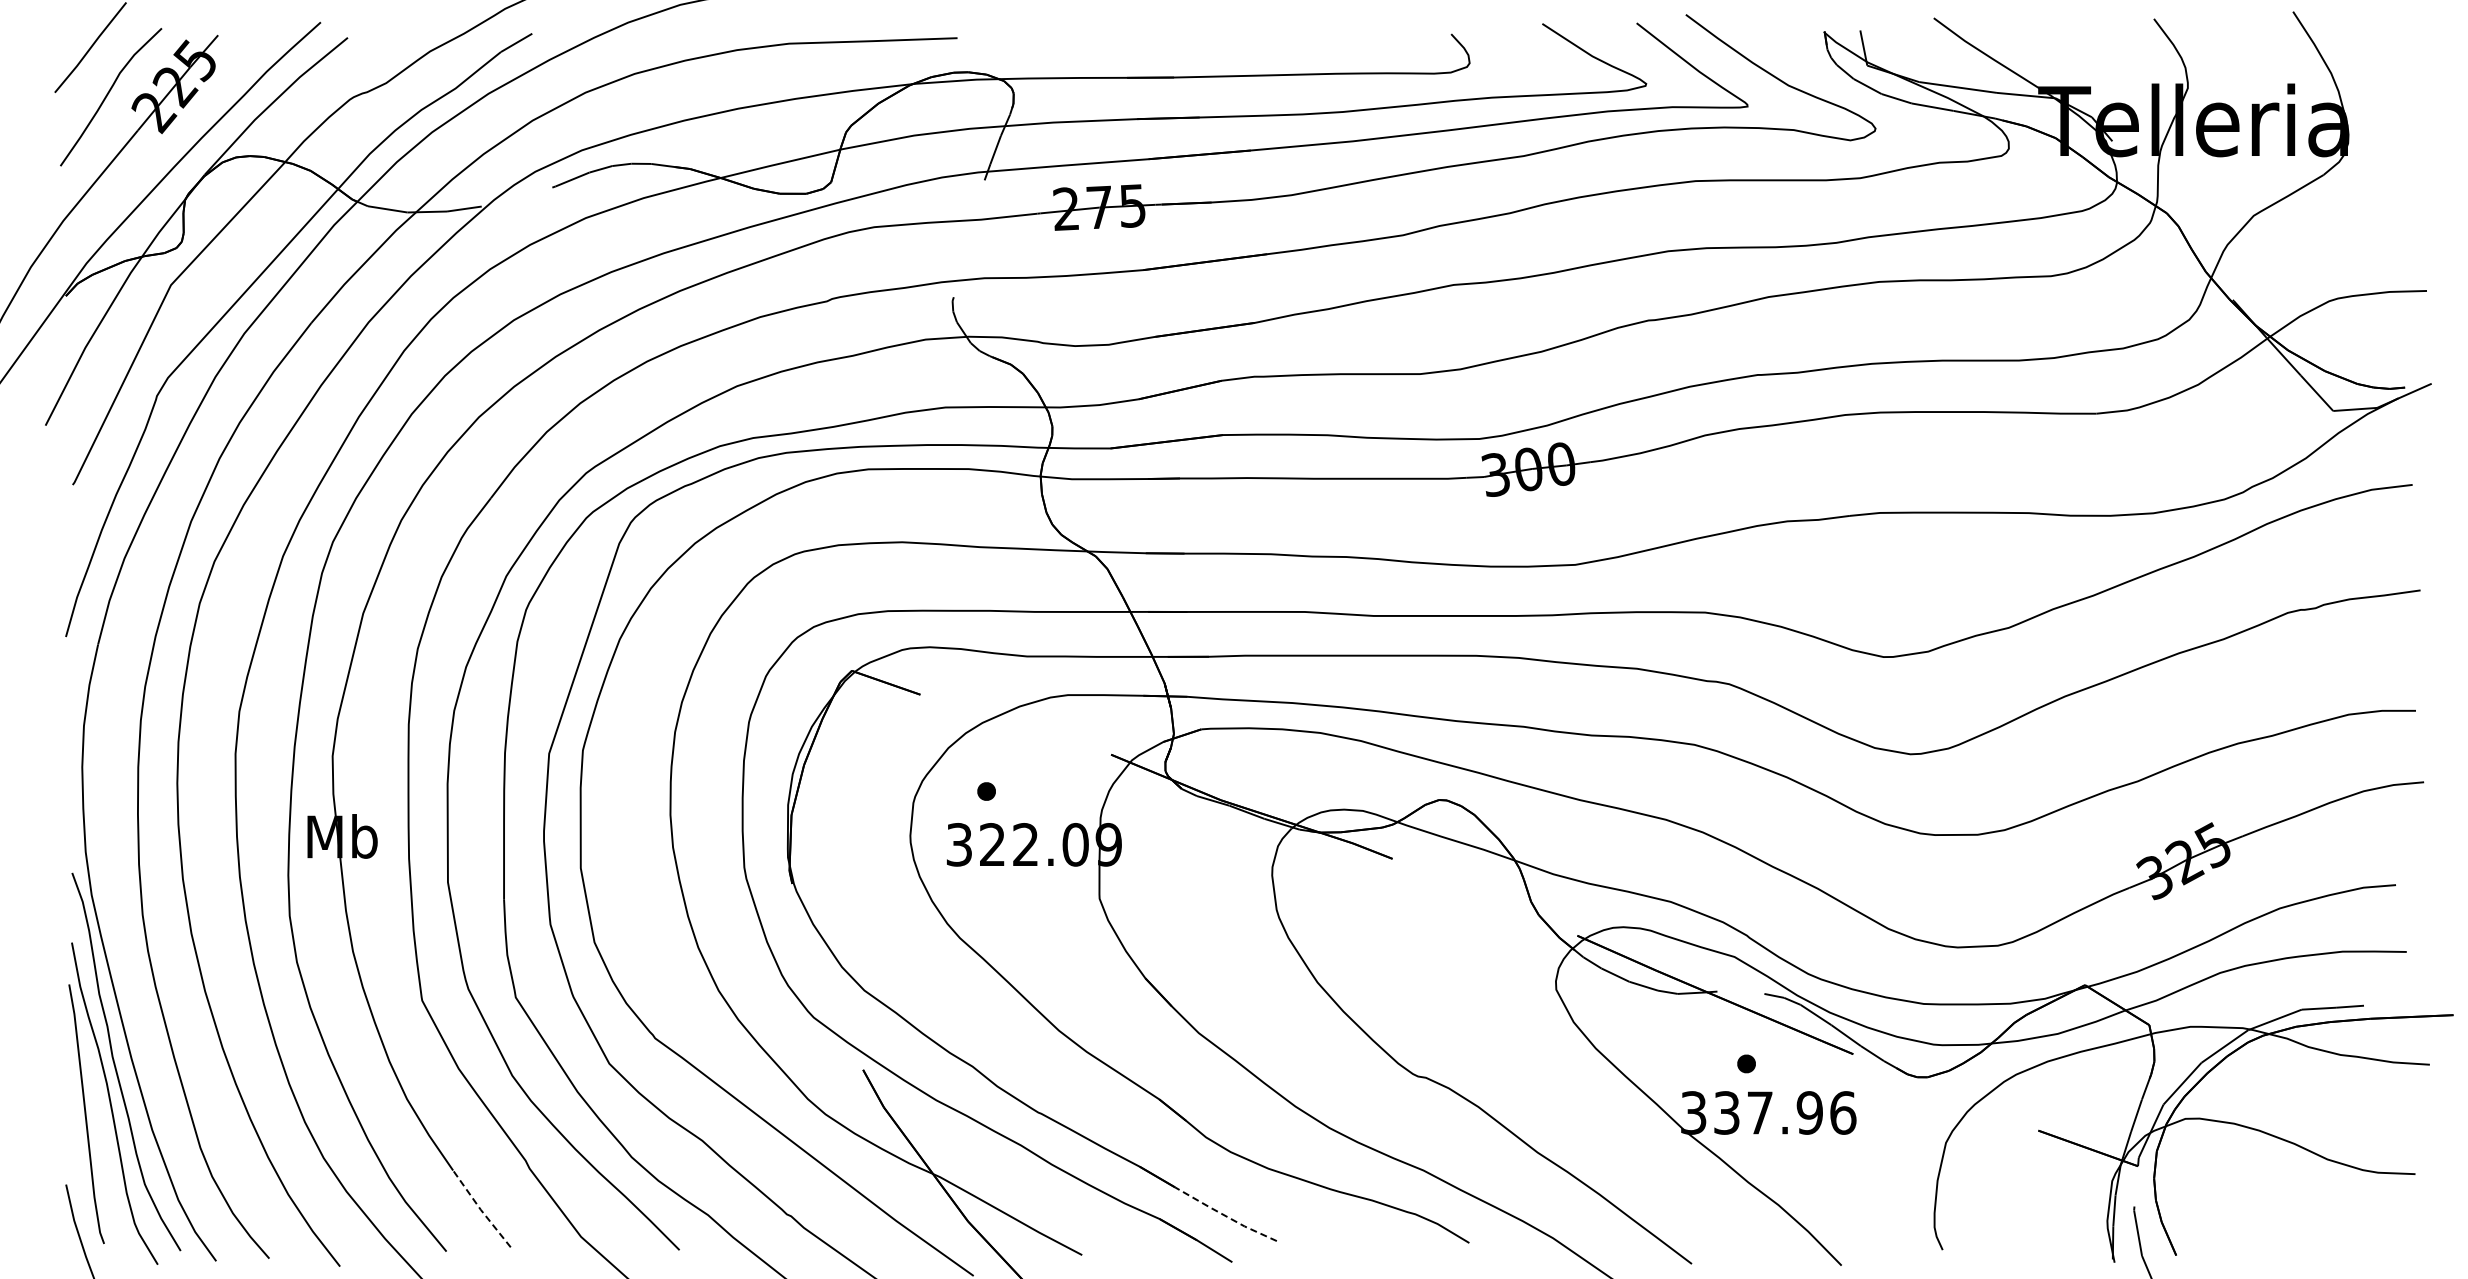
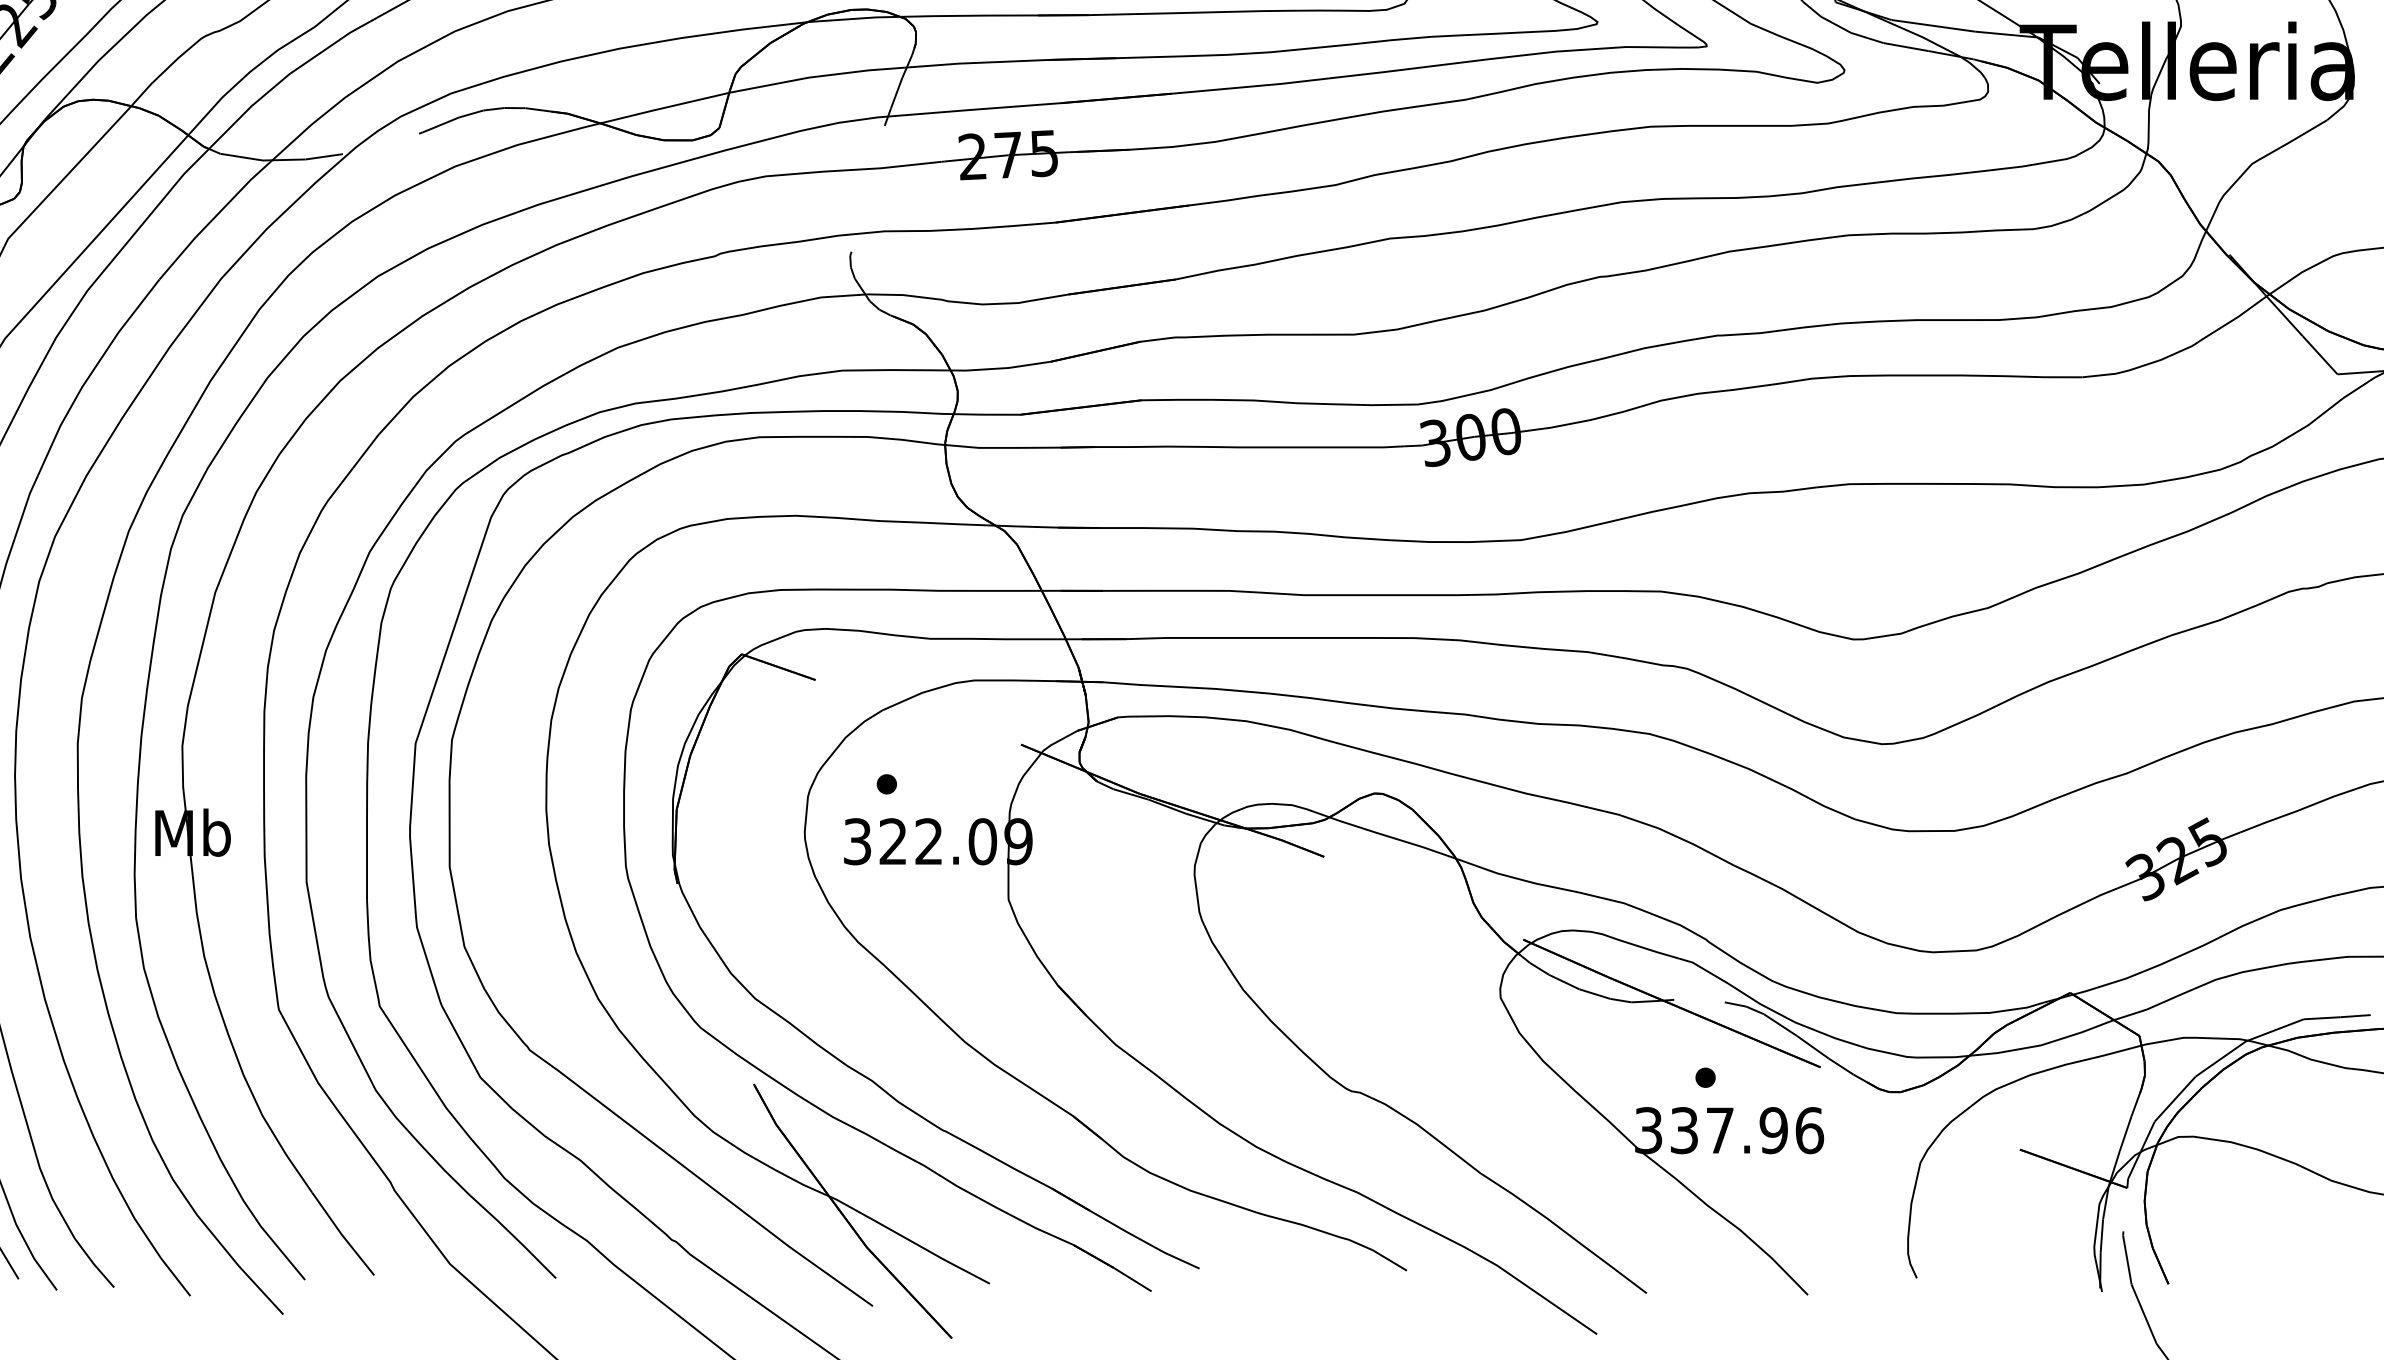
line: (480, 1209) -> (341, 1234), dashed -> solid
line: (1224, 1215) -> (1143, 1241), dashed -> solid

